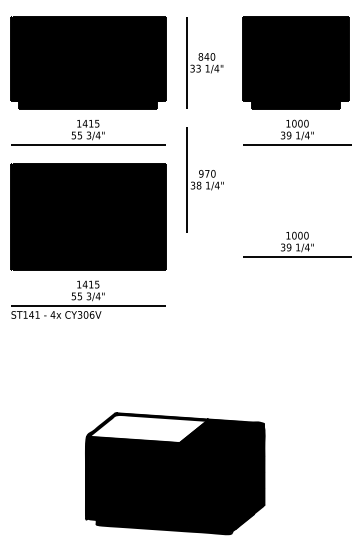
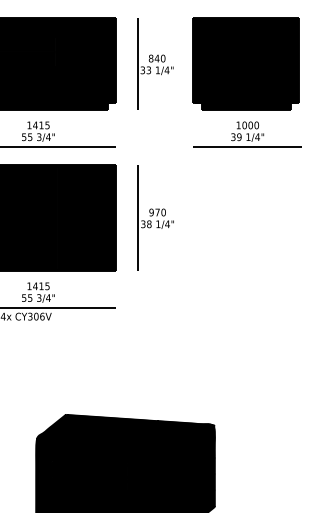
part: (204, 179) -> (154, 218), moved
part: (297, 244) -> (247, 246), removed
fill: (148, 428) -> (98, 430), added

